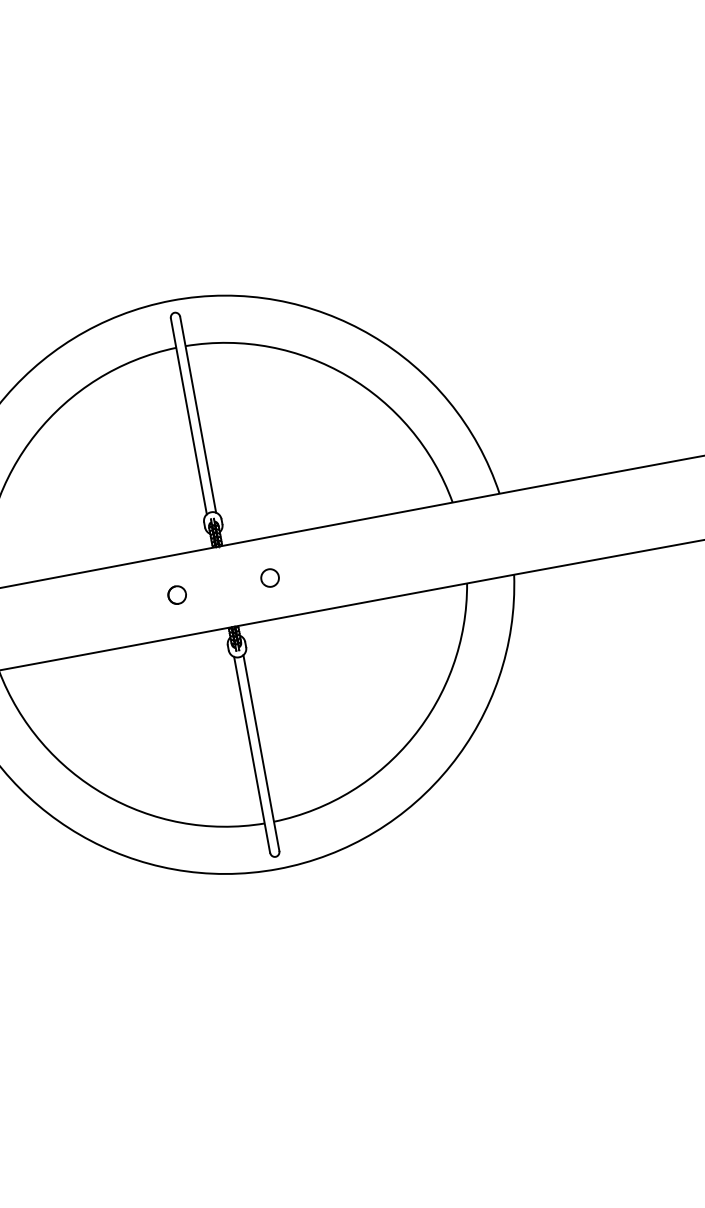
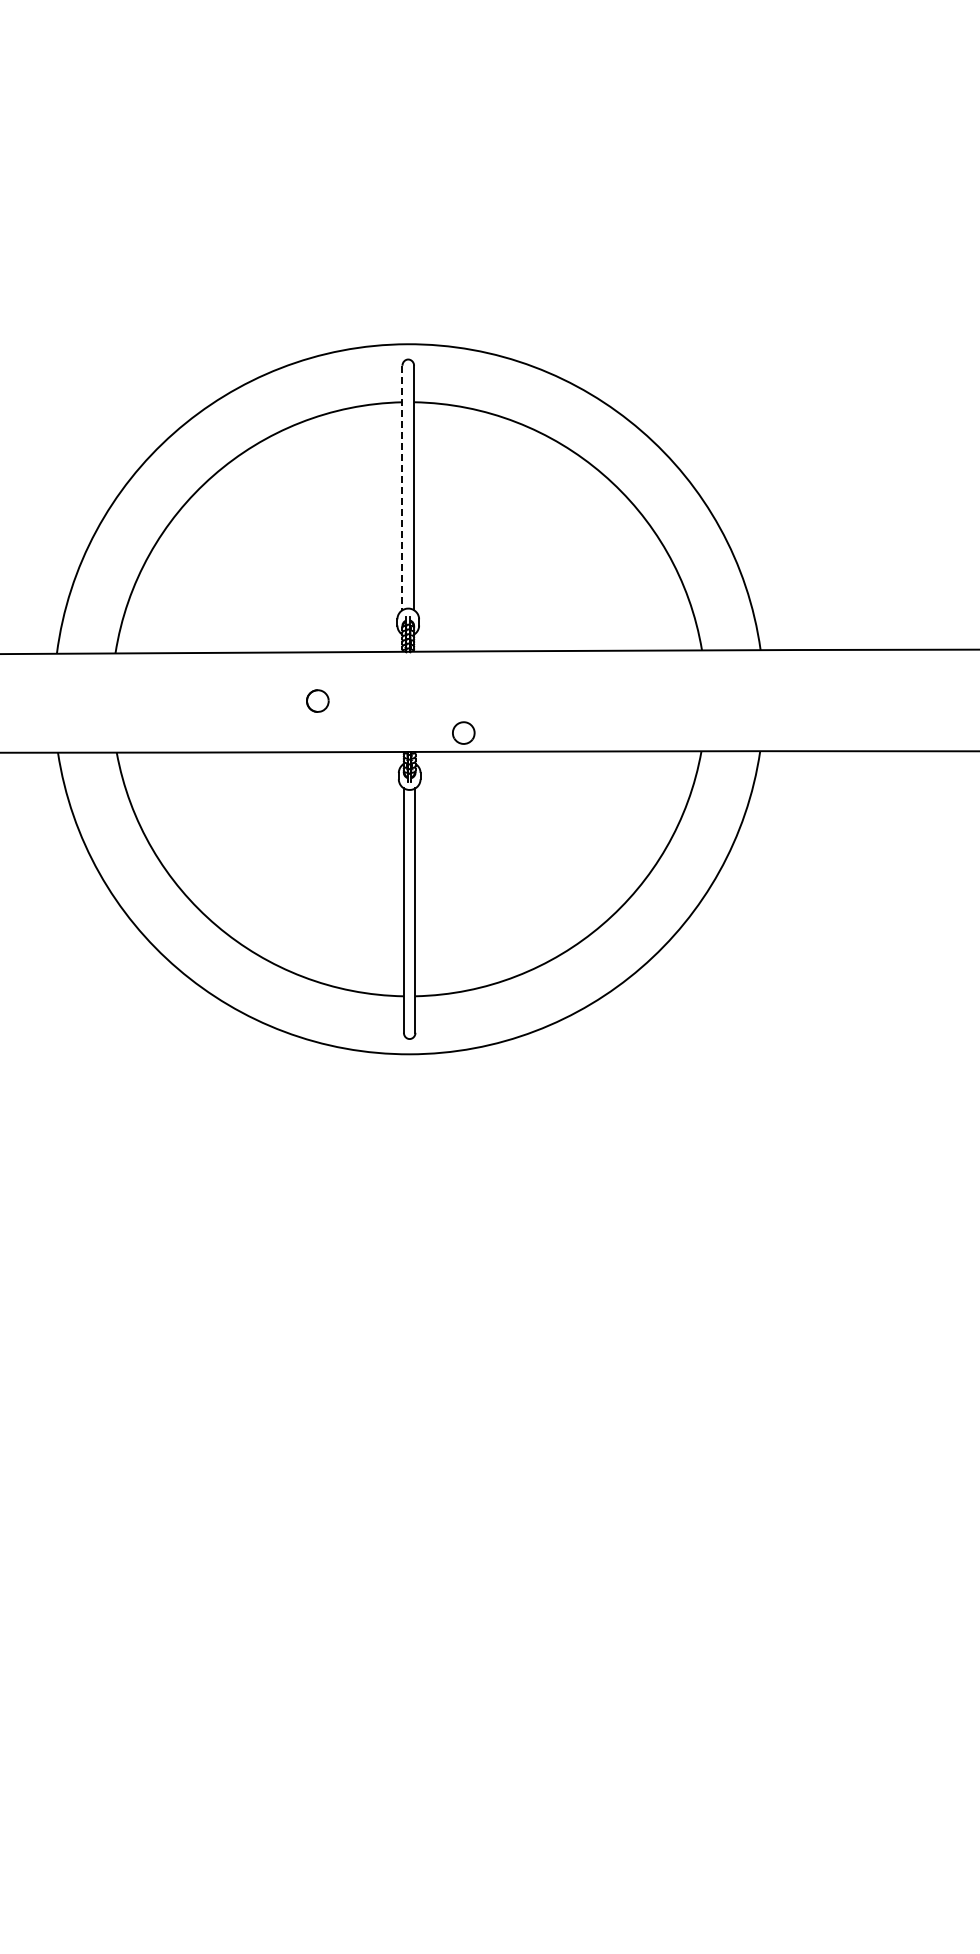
line: (188, 416) -> (402, 488), solid -> dashed
part: (269, 577) -> (463, 732), moved
part: (176, 594) -> (317, 700), moved

